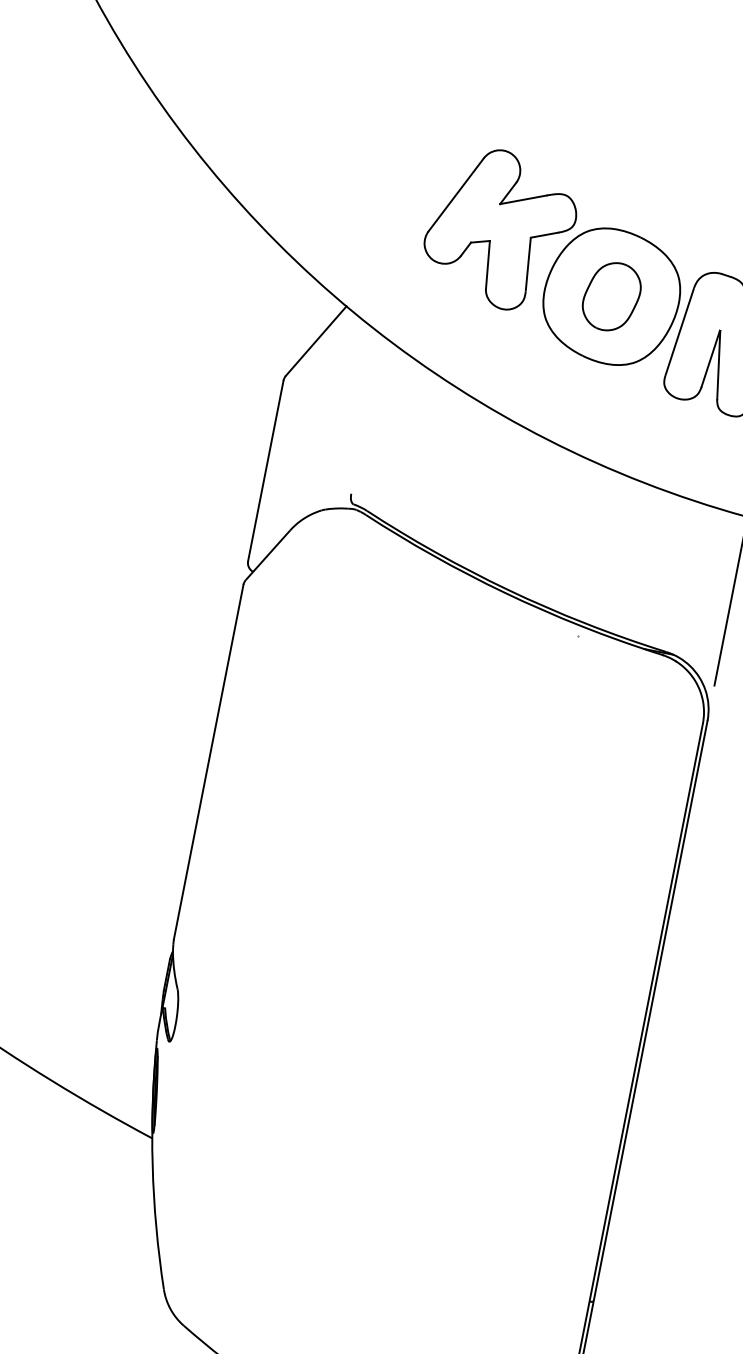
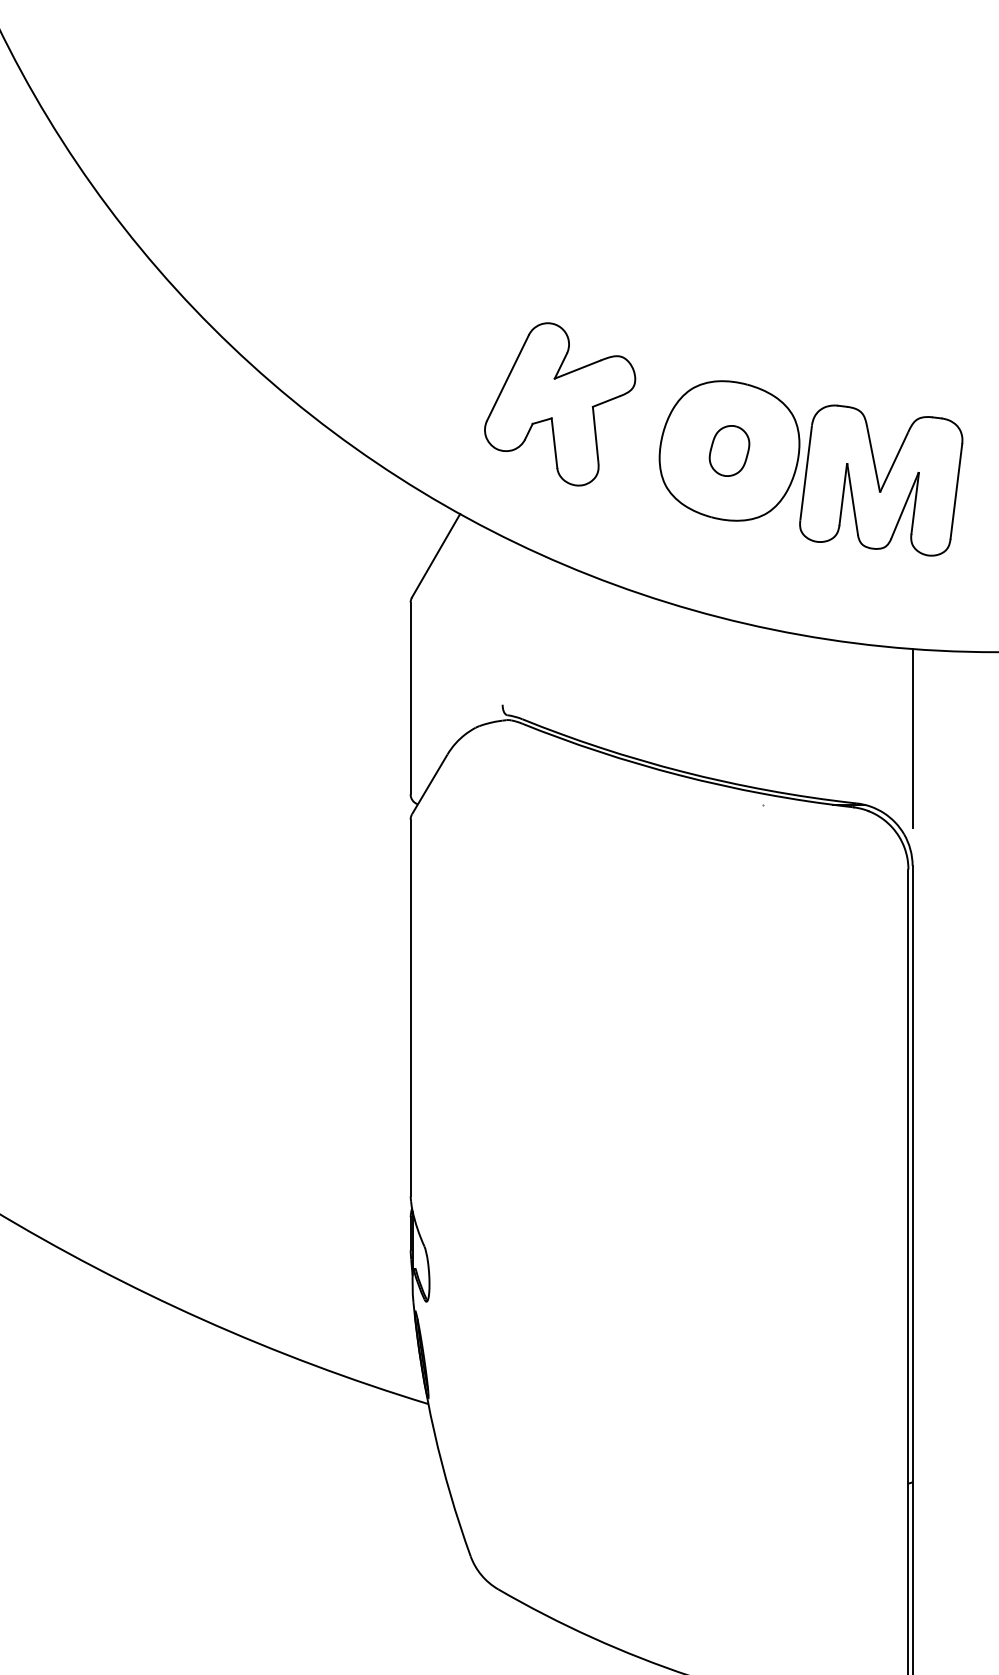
part: (500, 229) -> (560, 404), moved
part: (611, 296) -> (729, 450), size x0.7

